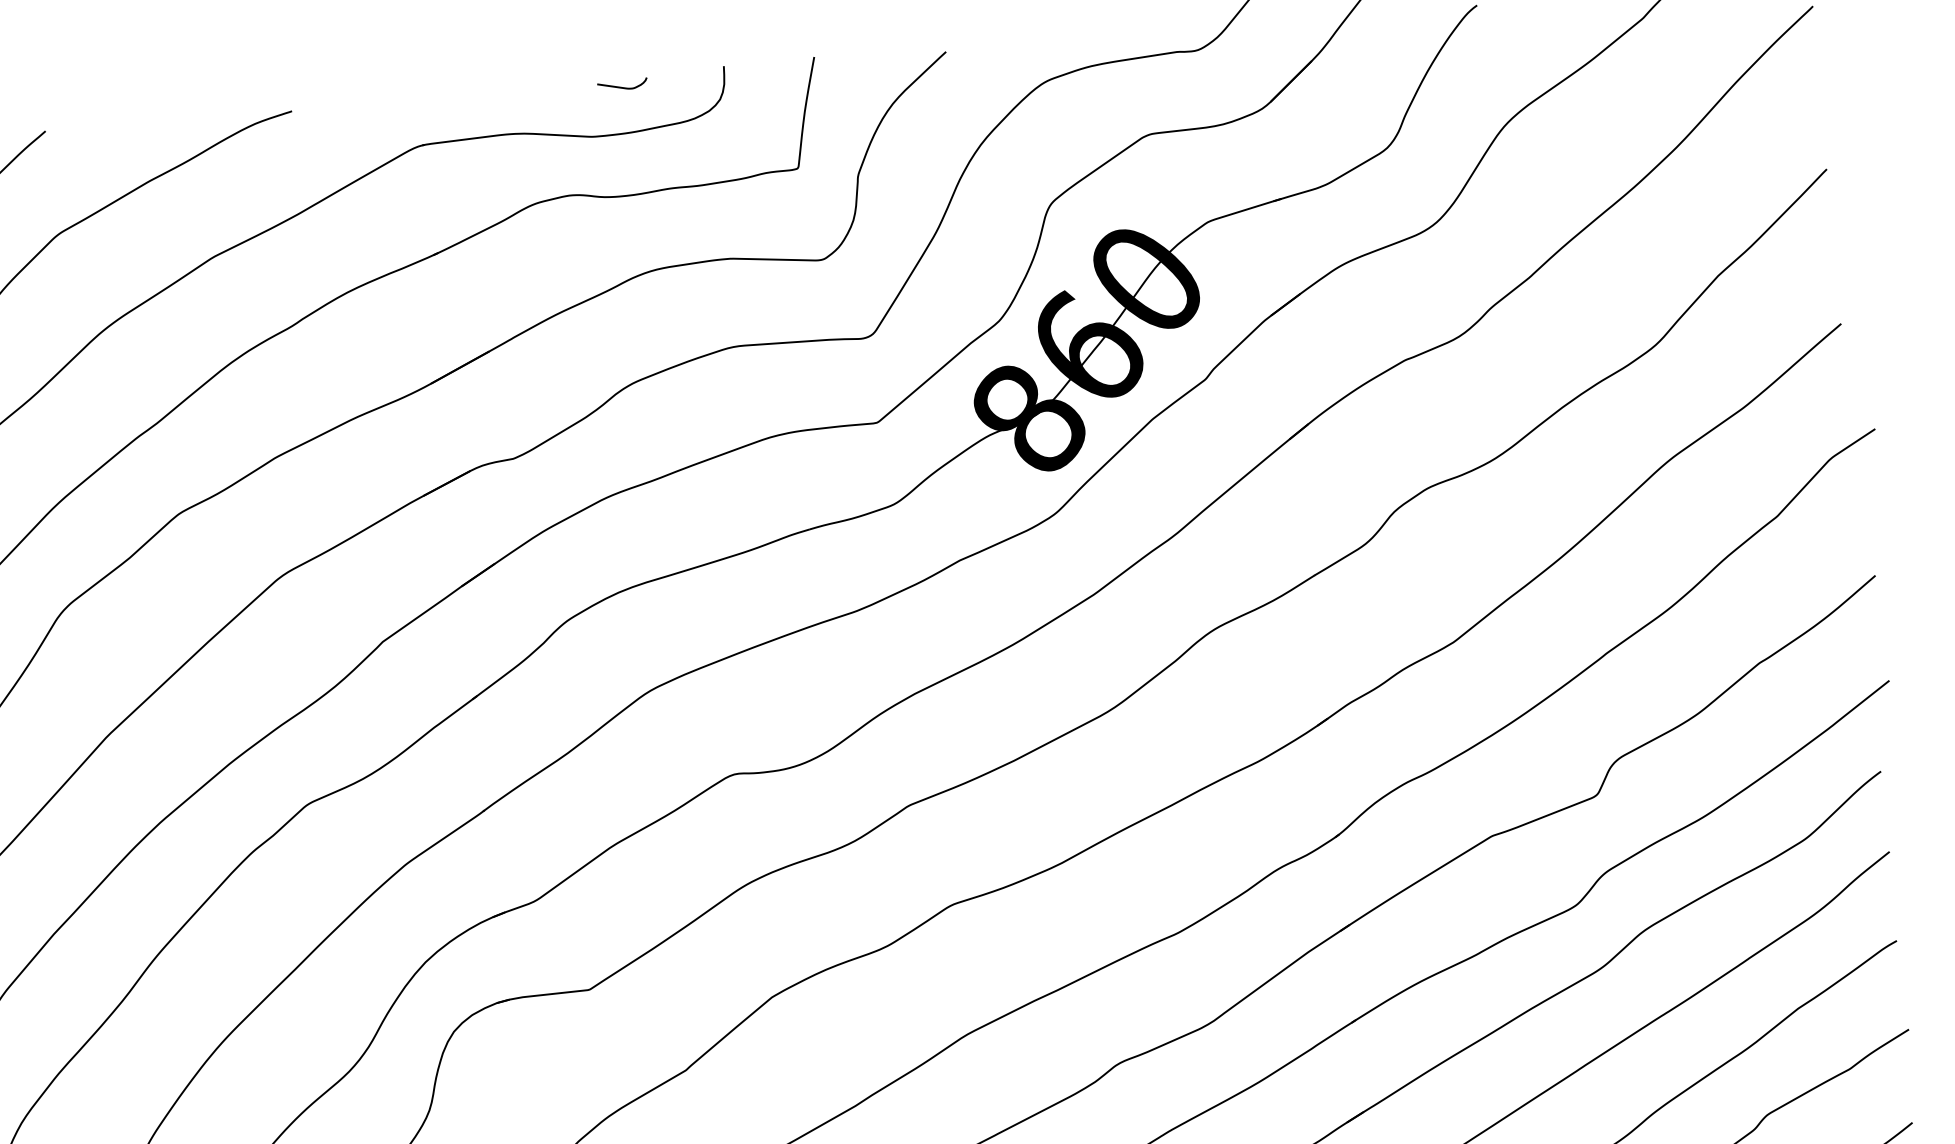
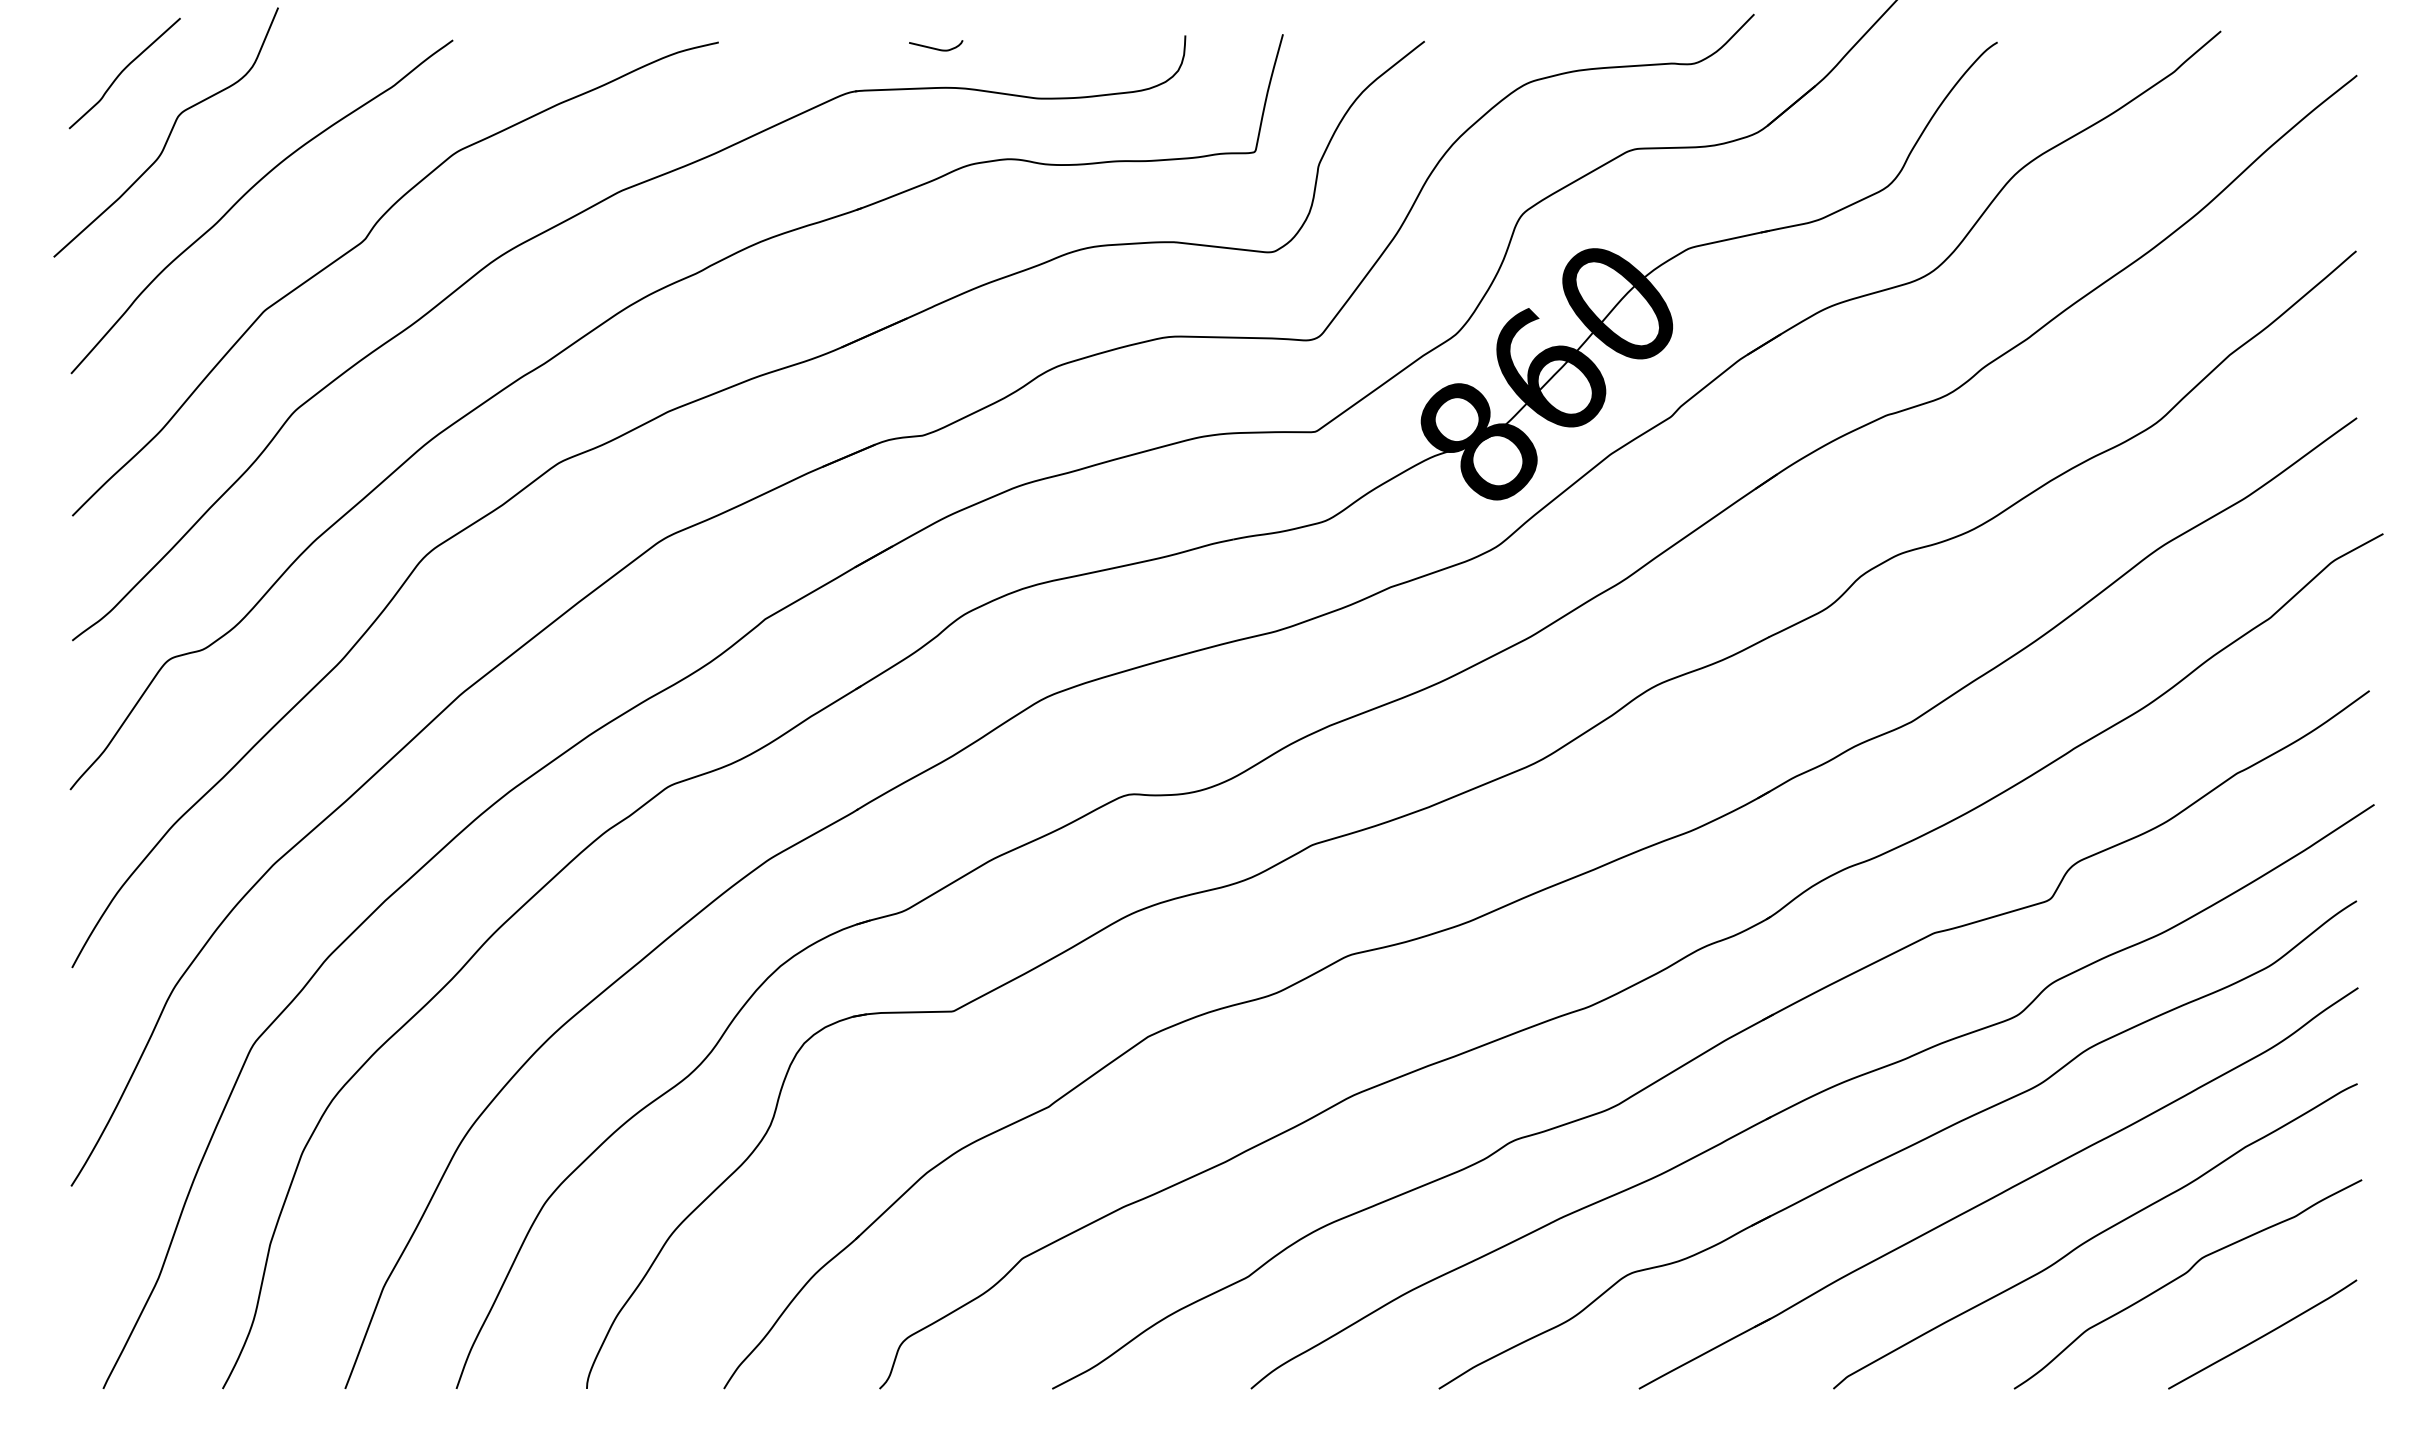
curve: (621, 86) -> (934, 47), moved

